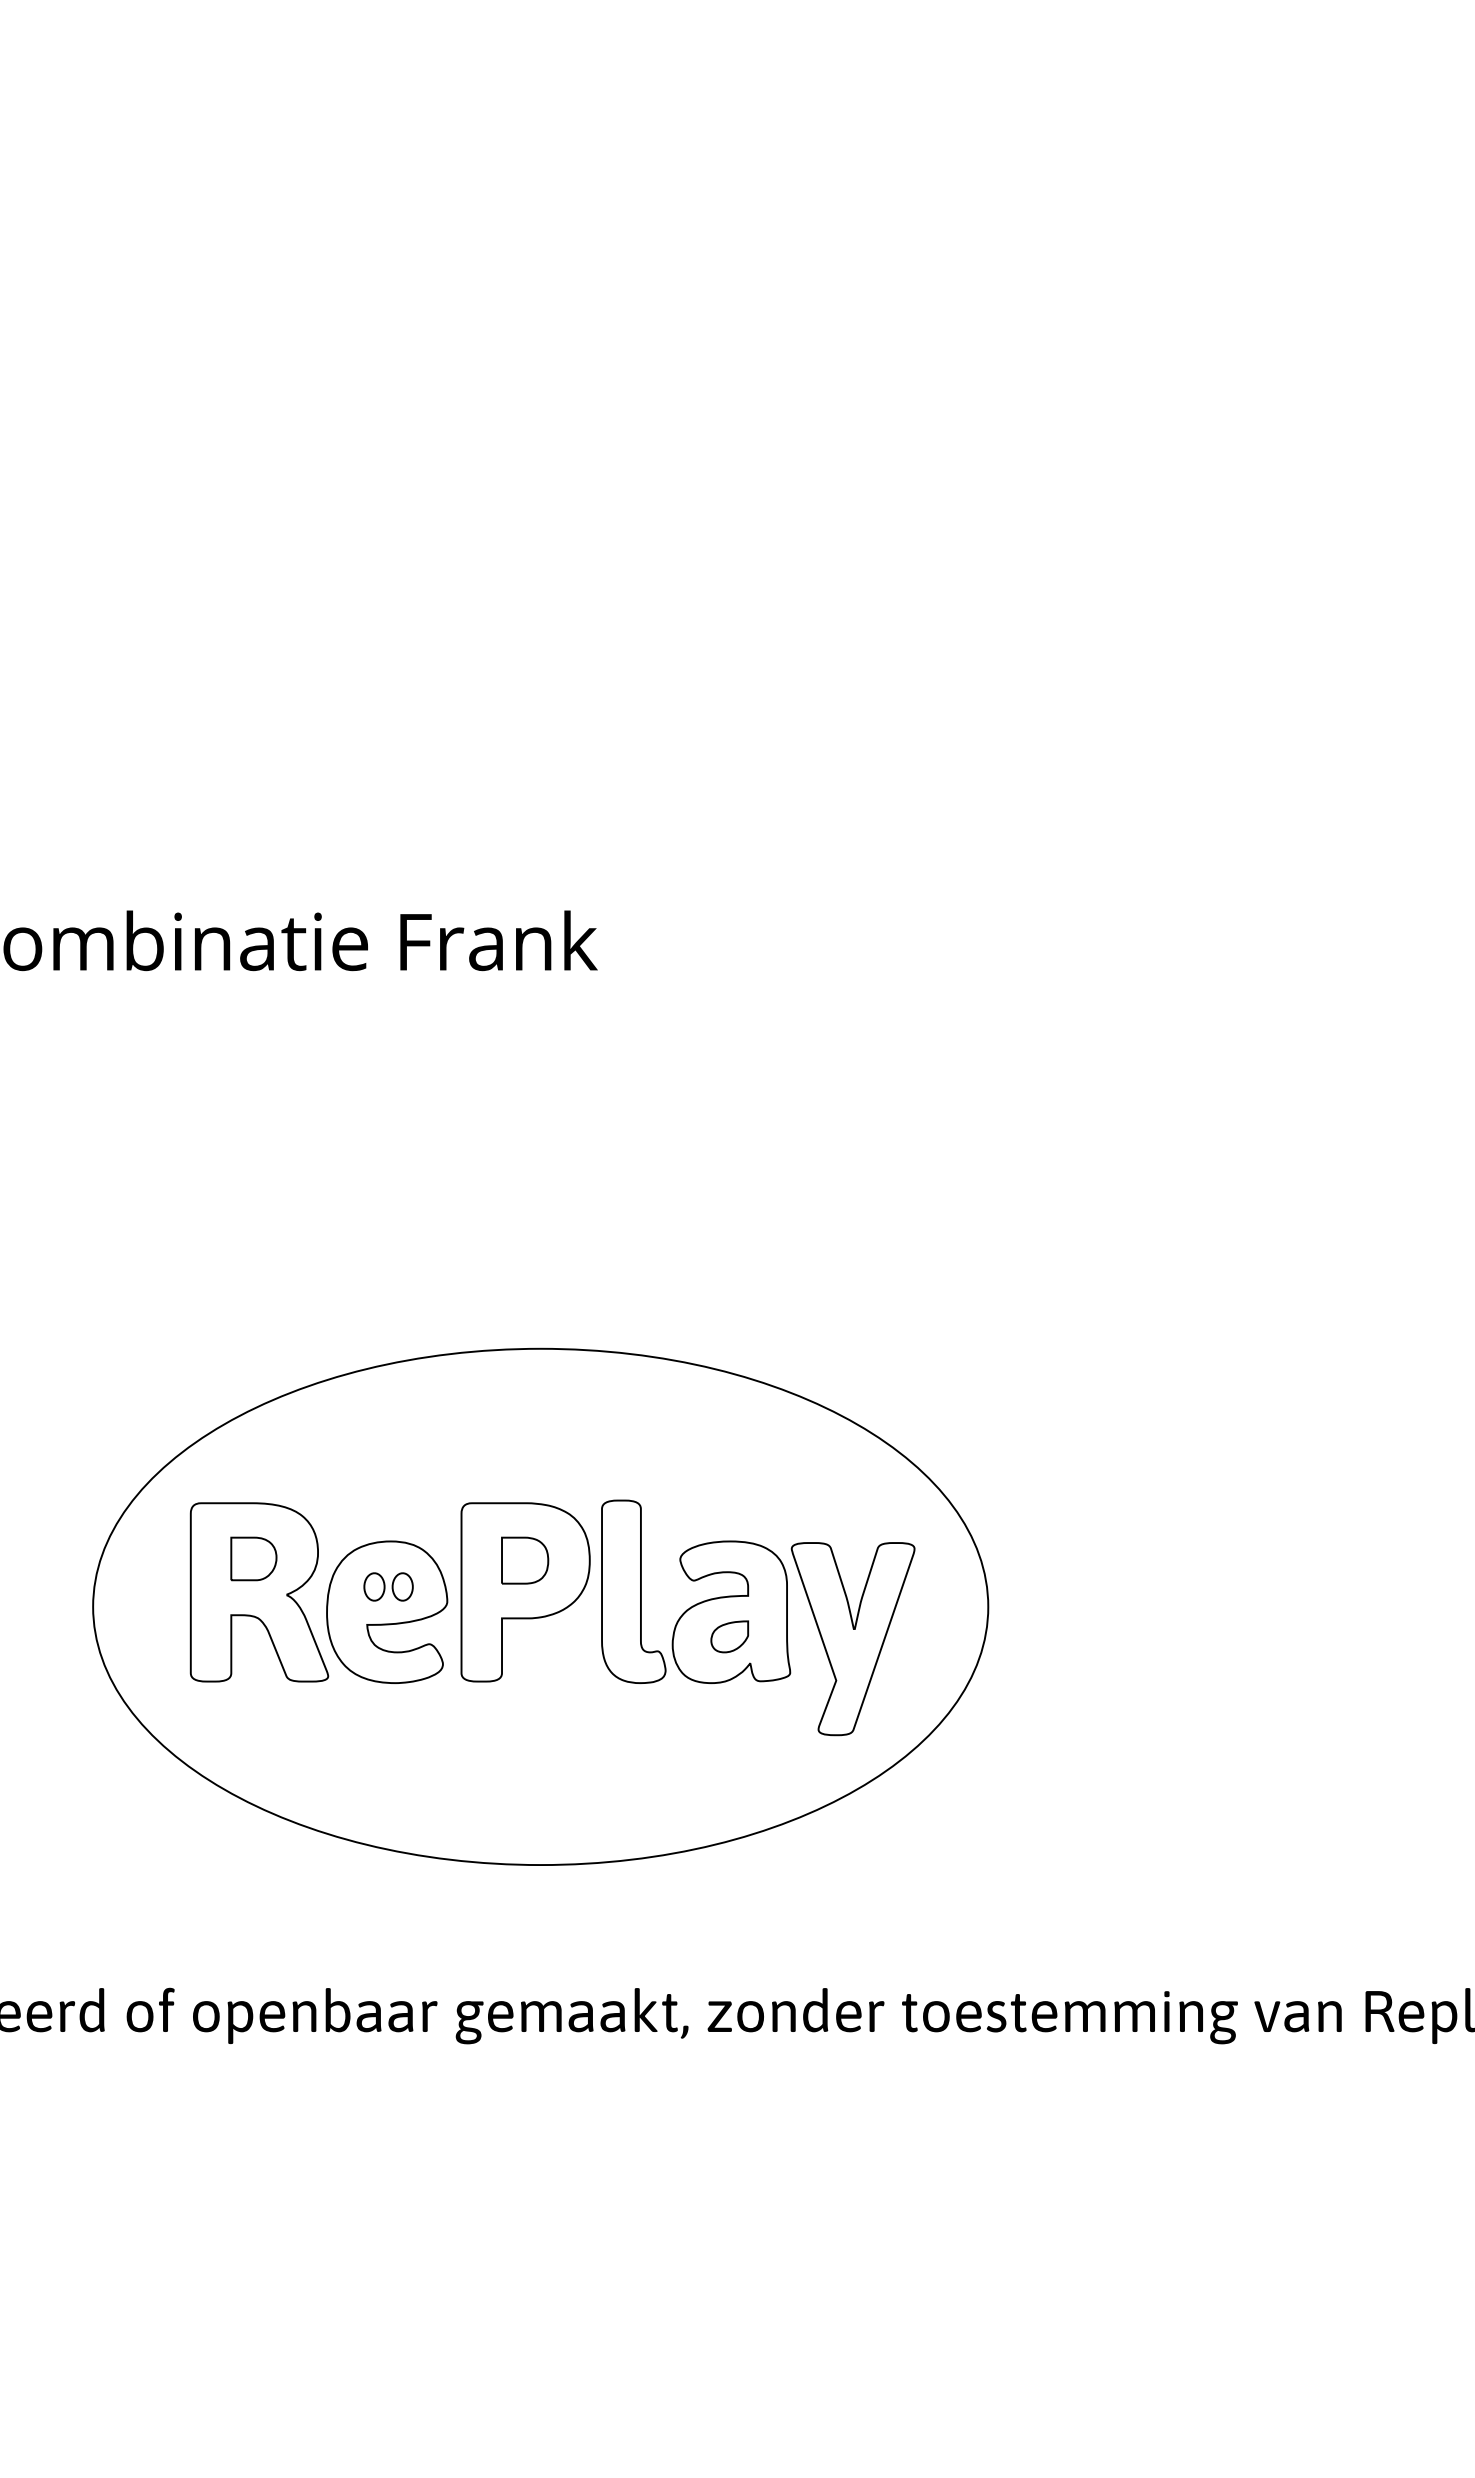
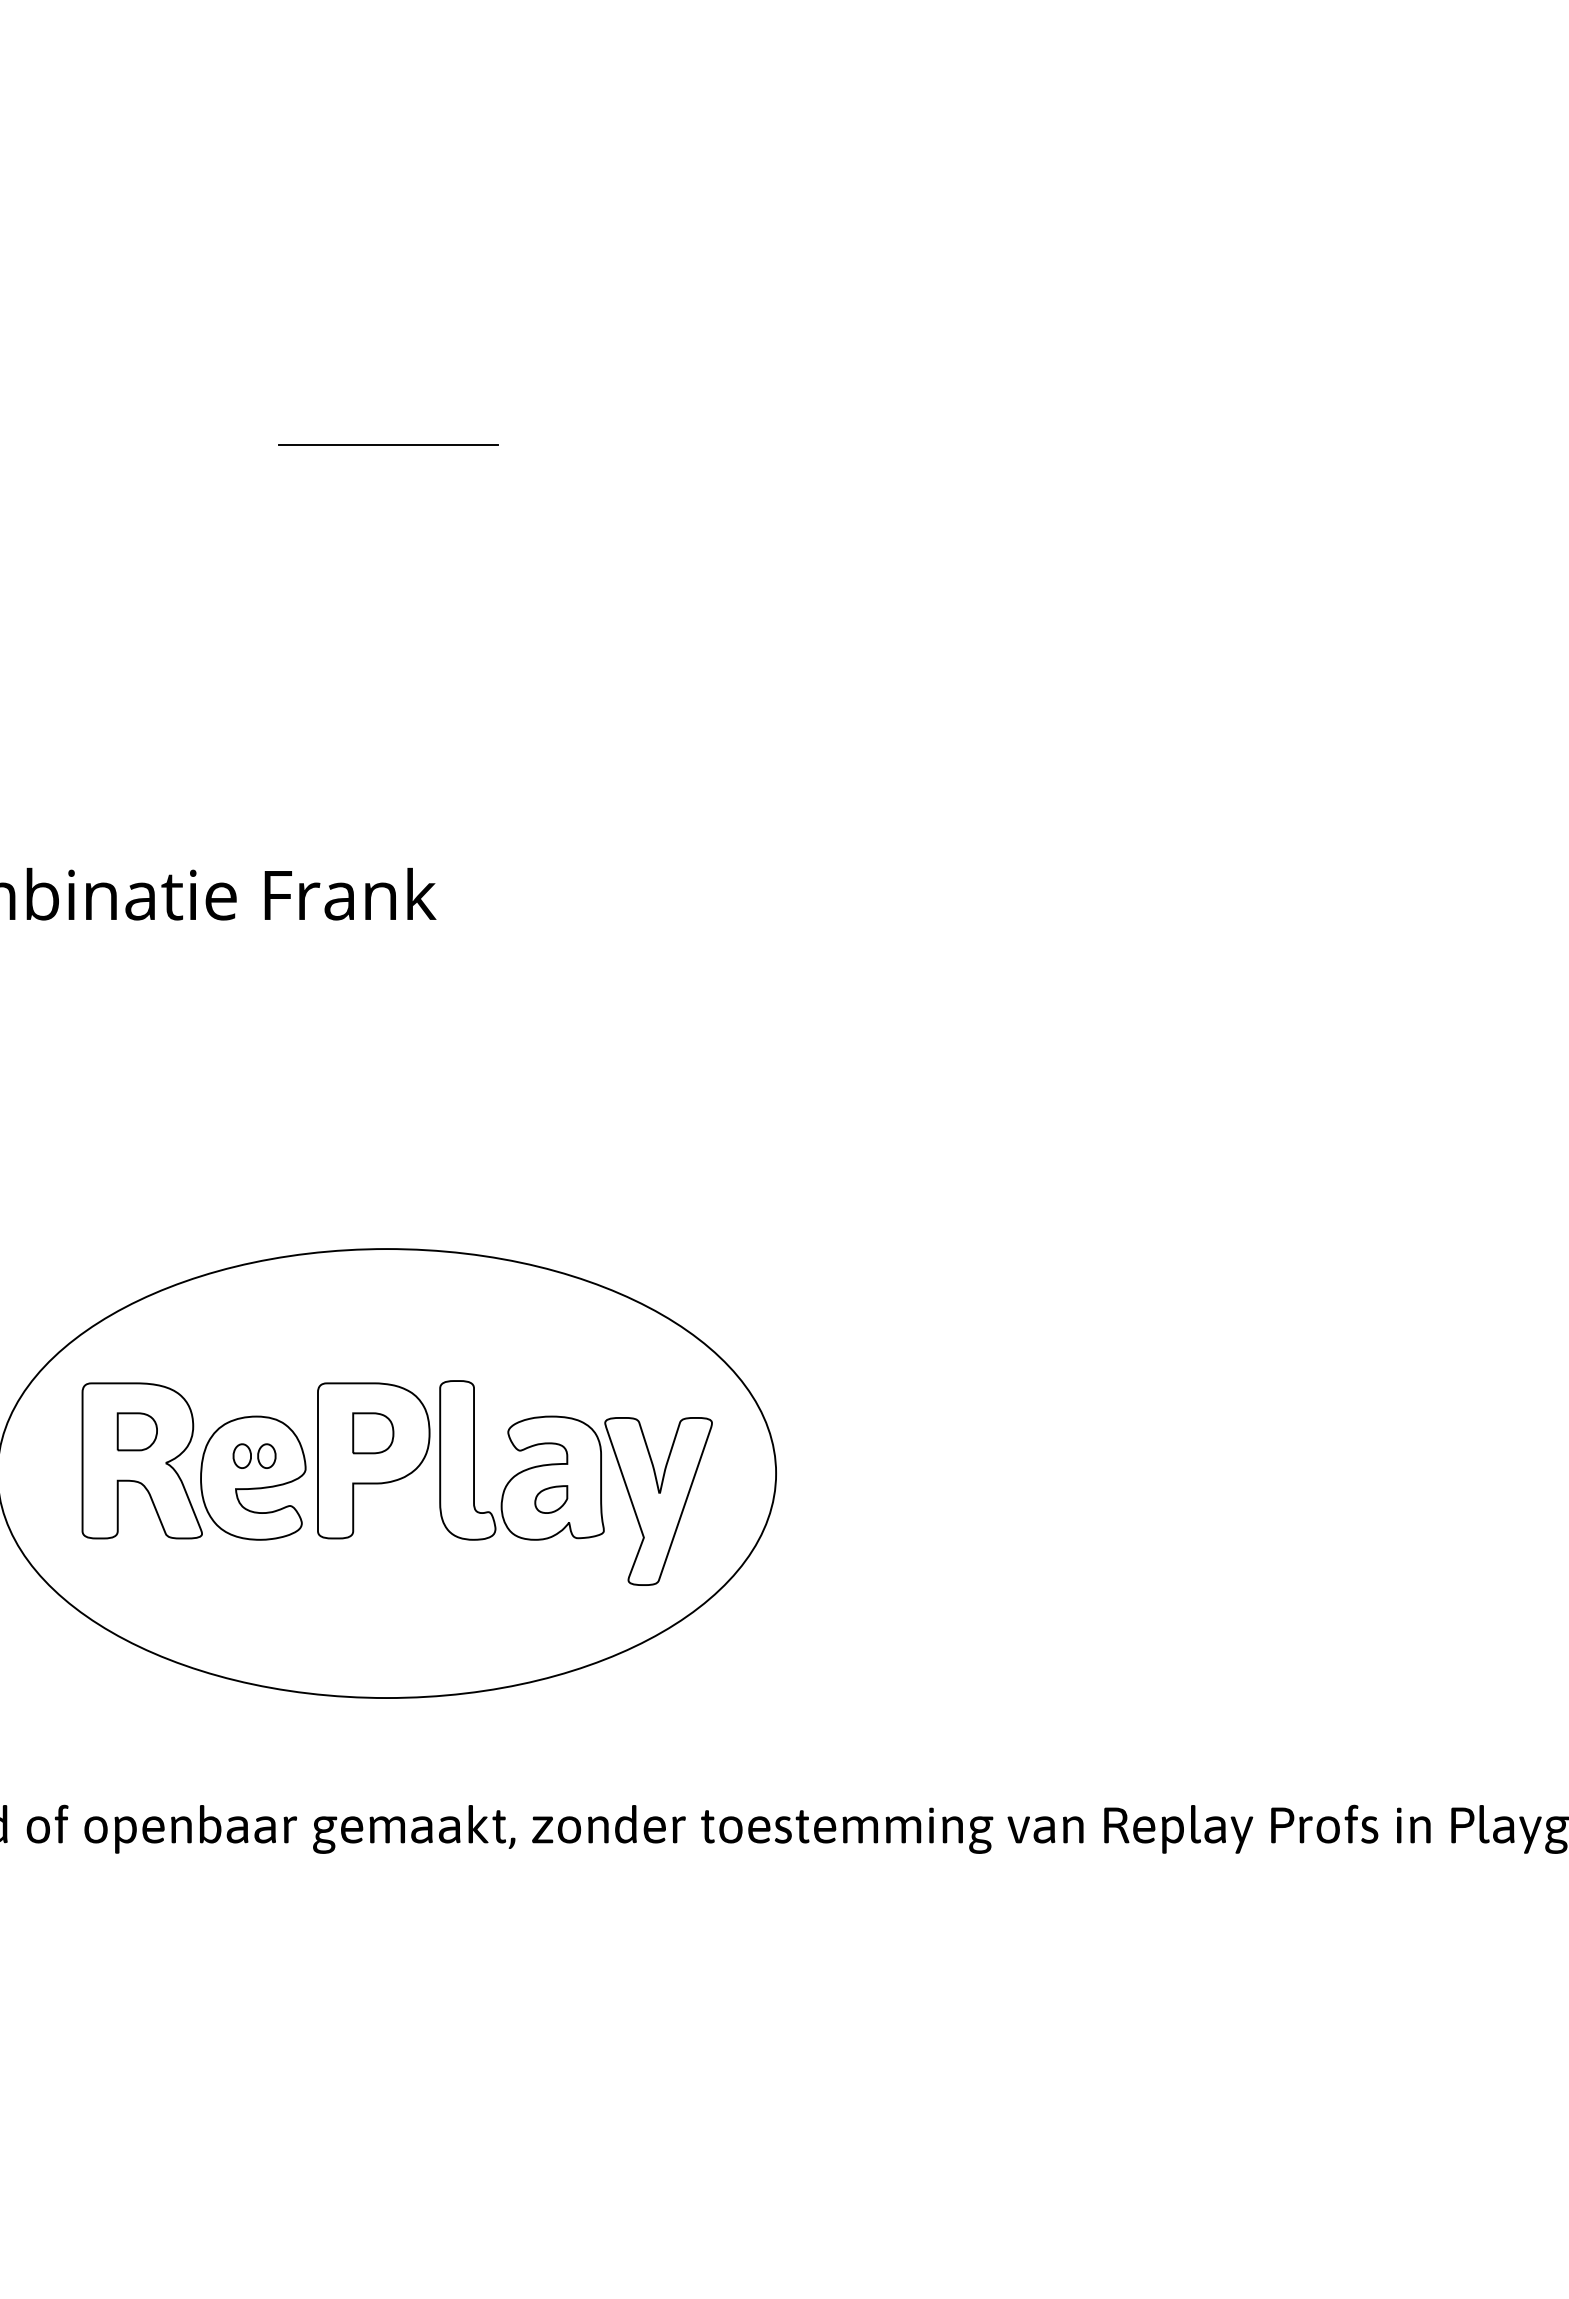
line: (542, 423) -> (388, 444), added

